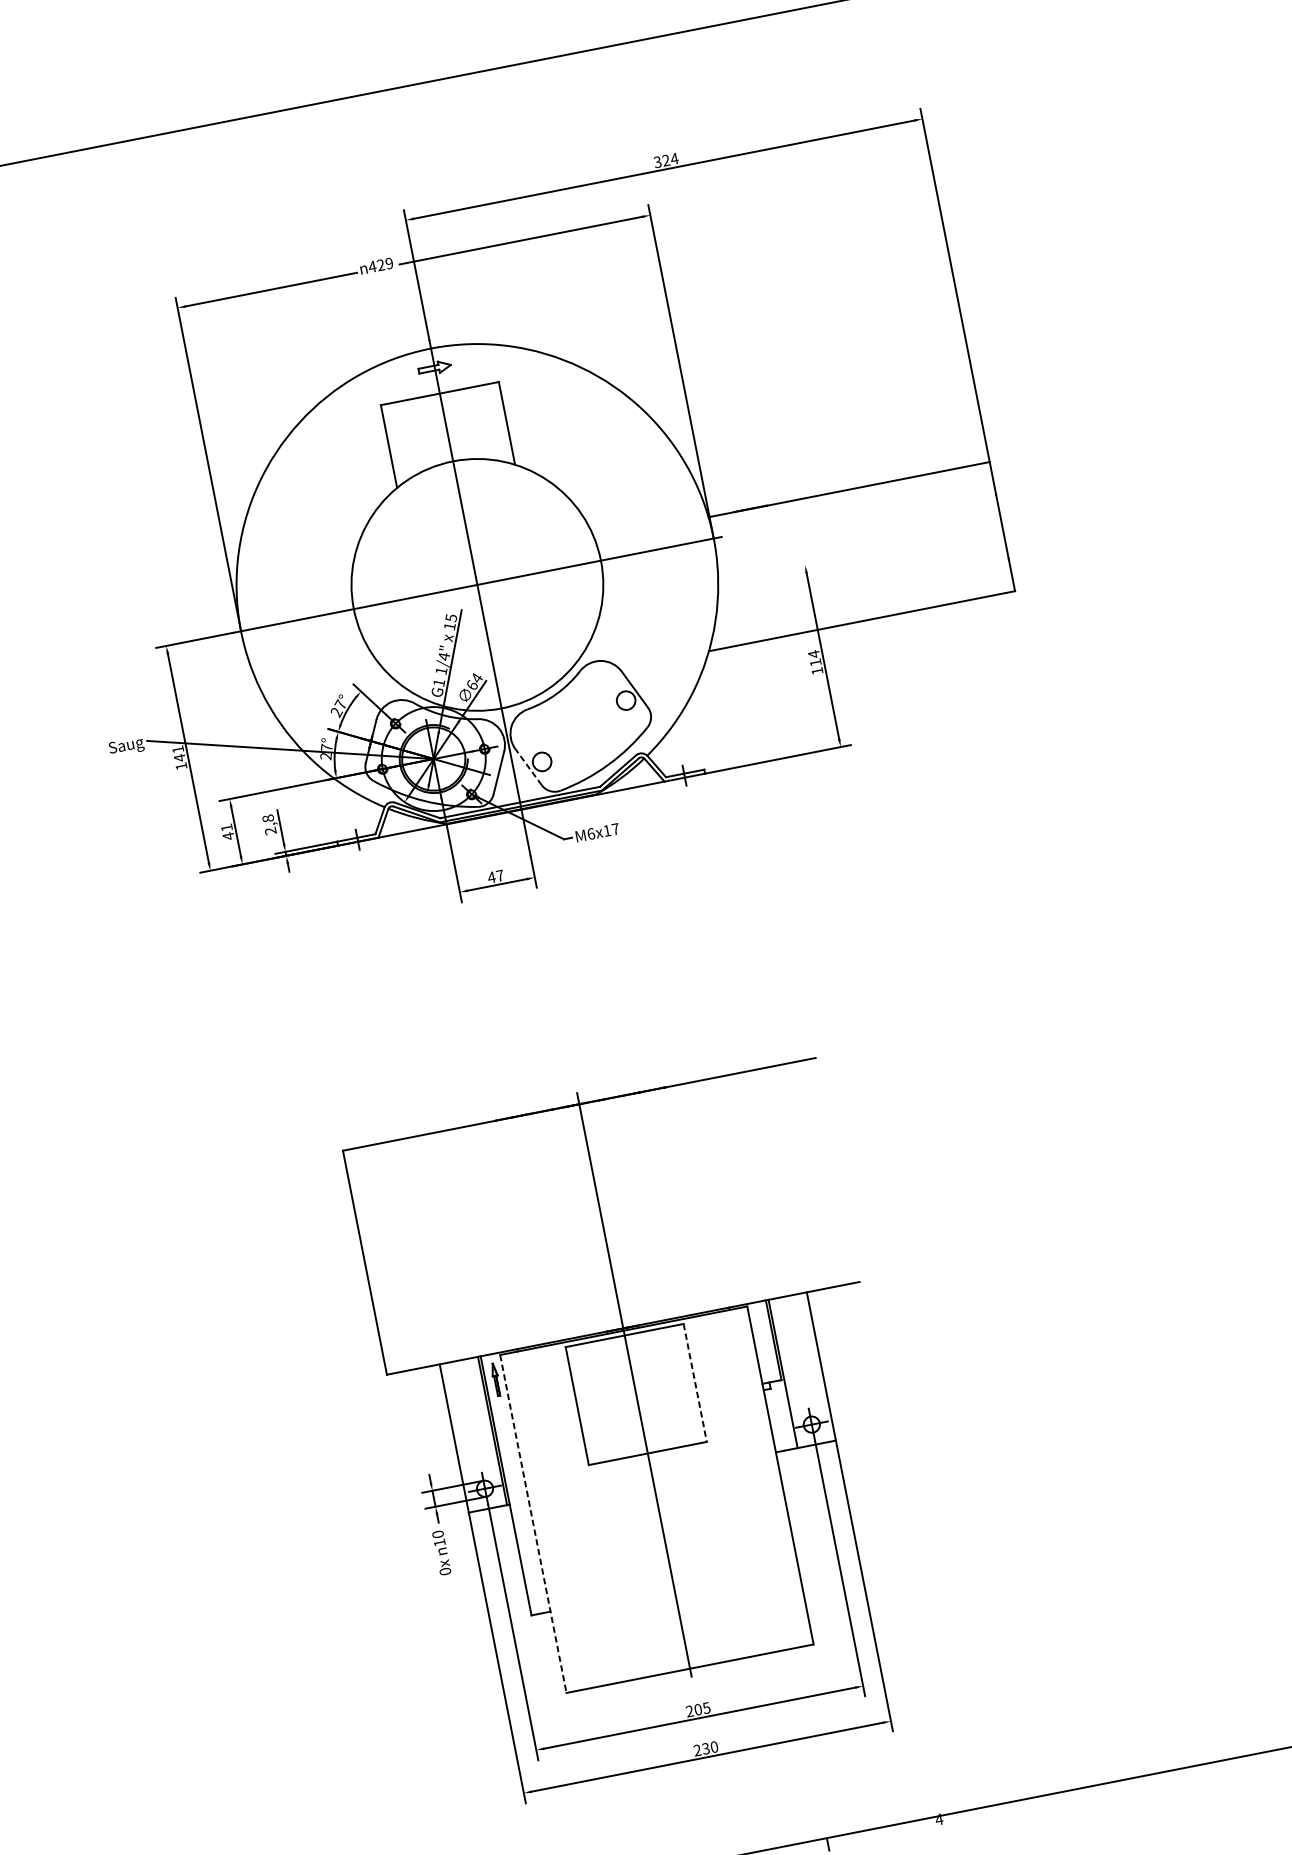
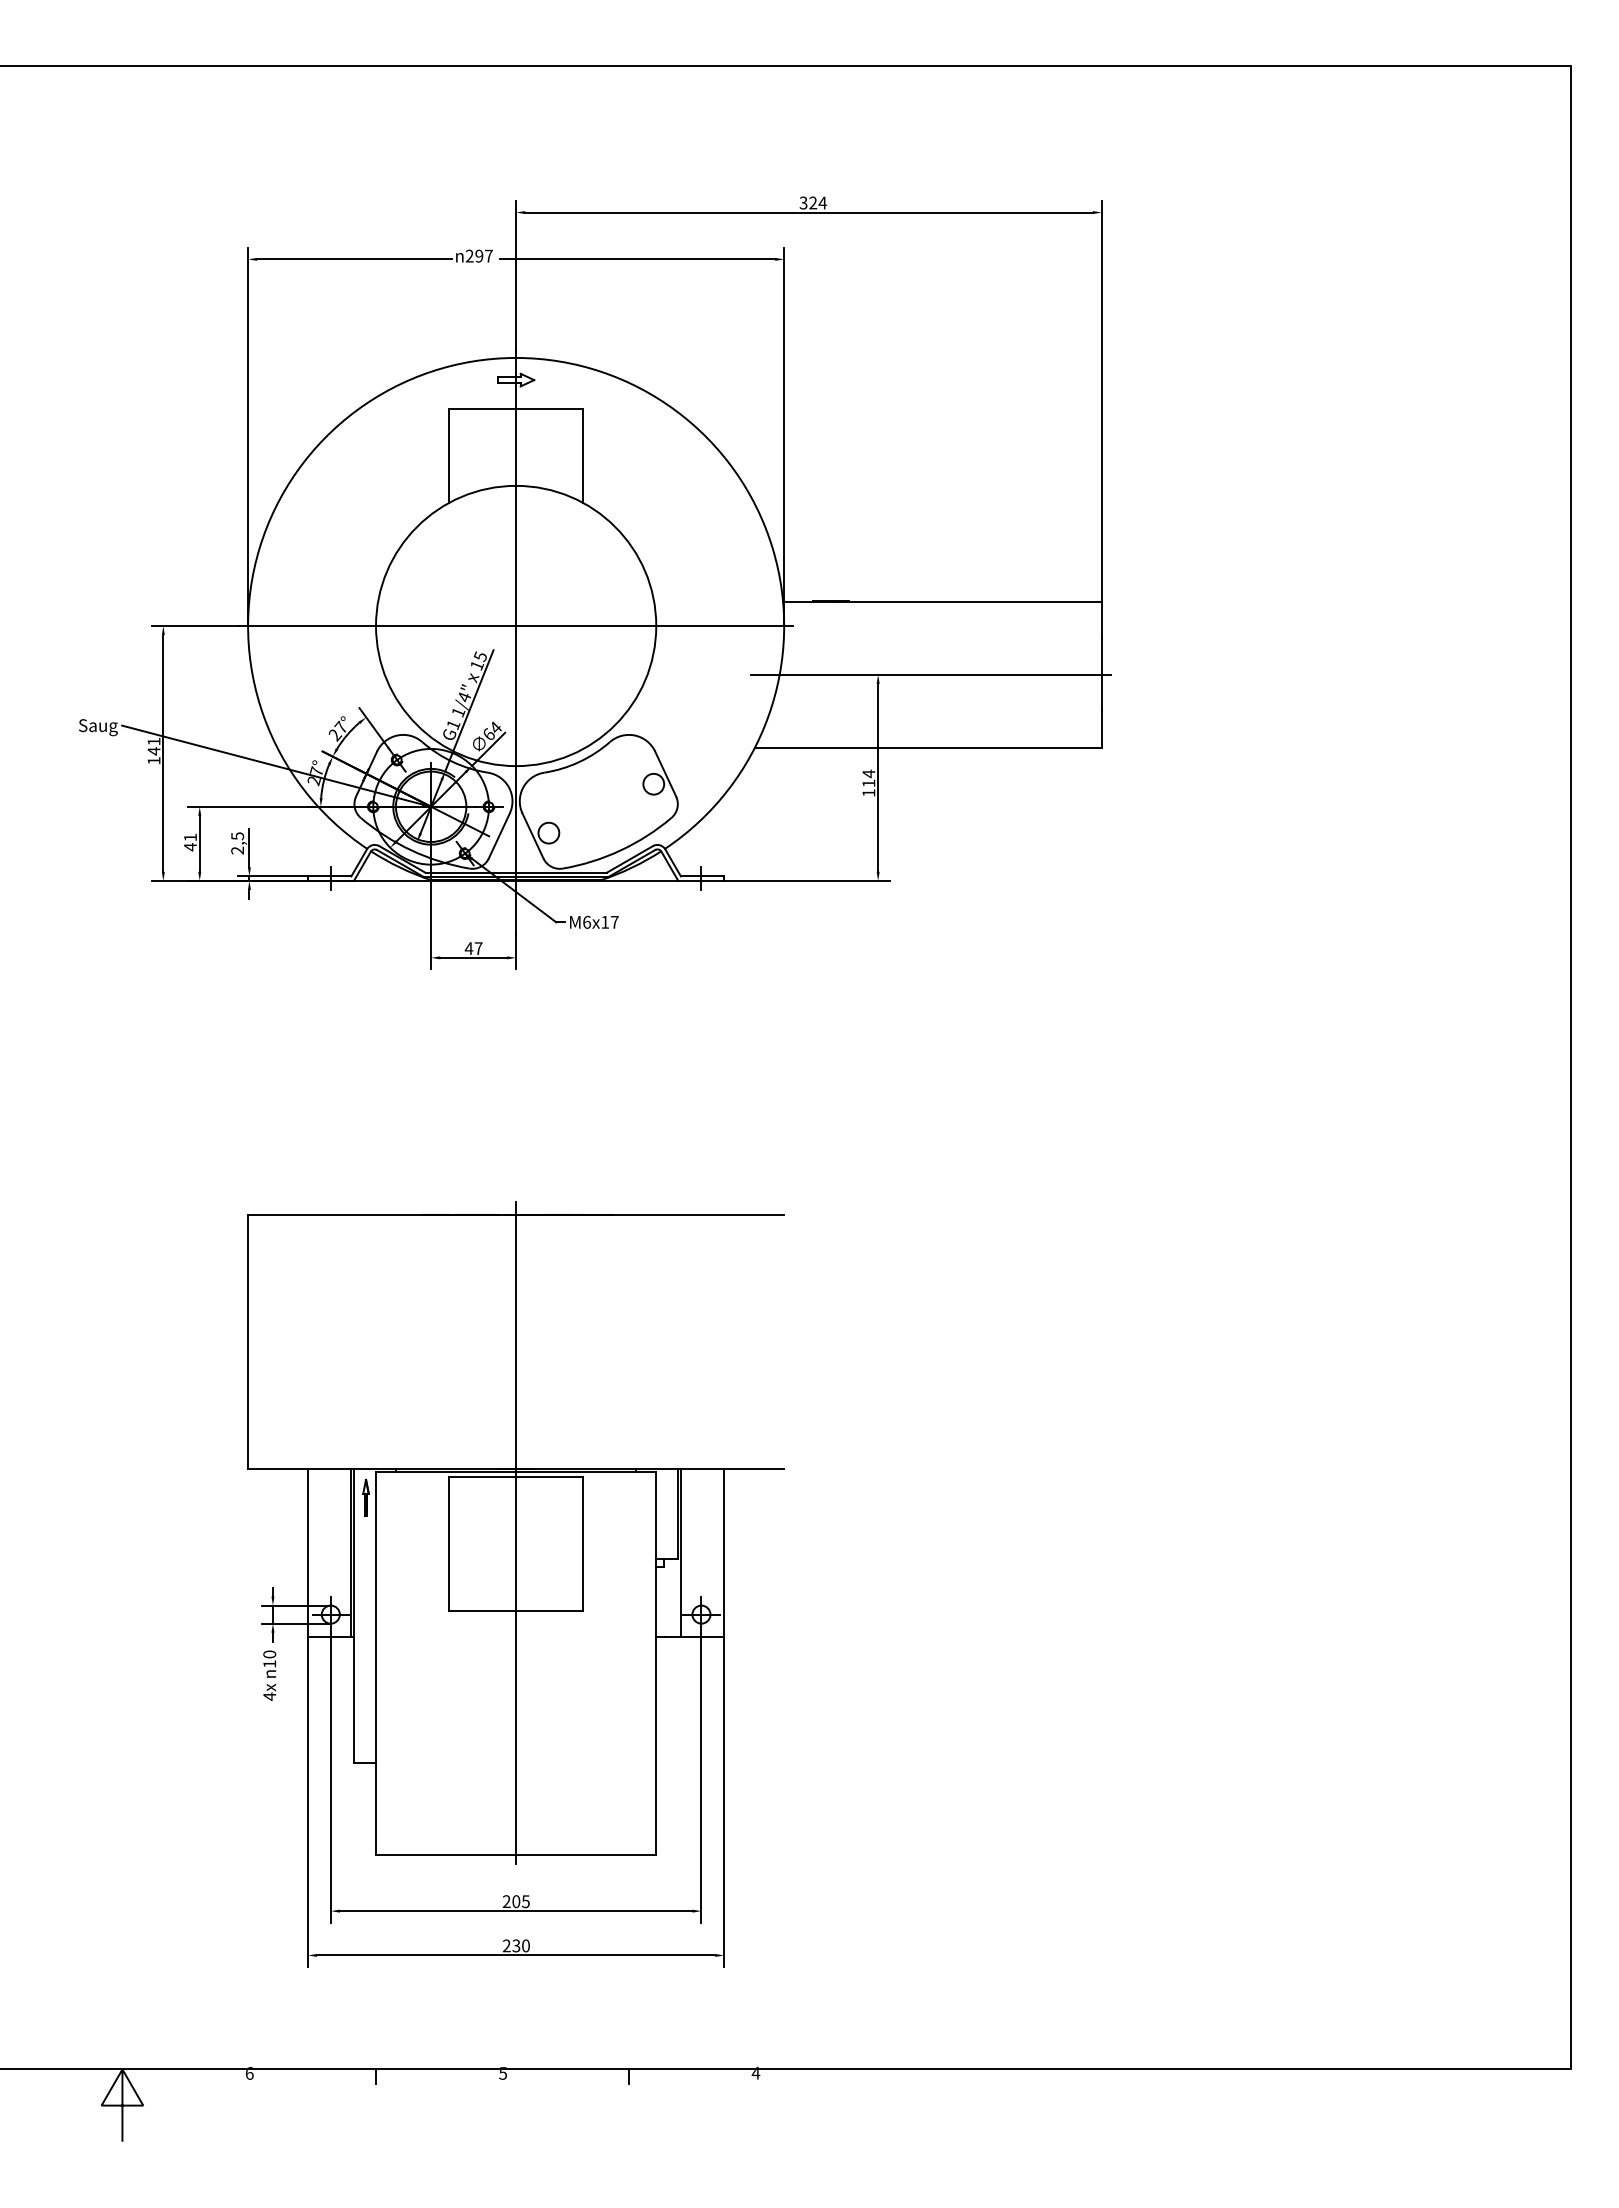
text: (380, 264) -> (478, 255), 429 -> 297
line: (851, 556) -> (930, 674), added
line: (528, 766) -> (532, 835), dashed -> solid
text: (268, 818) -> (237, 836), 2,8 -> 2,5
line: (695, 1383) -> (583, 1544), dashed -> solid
line: (533, 1523) -> (376, 1663), dashed -> solid
text: (445, 1571) -> (269, 1696), 0x -> 4x

